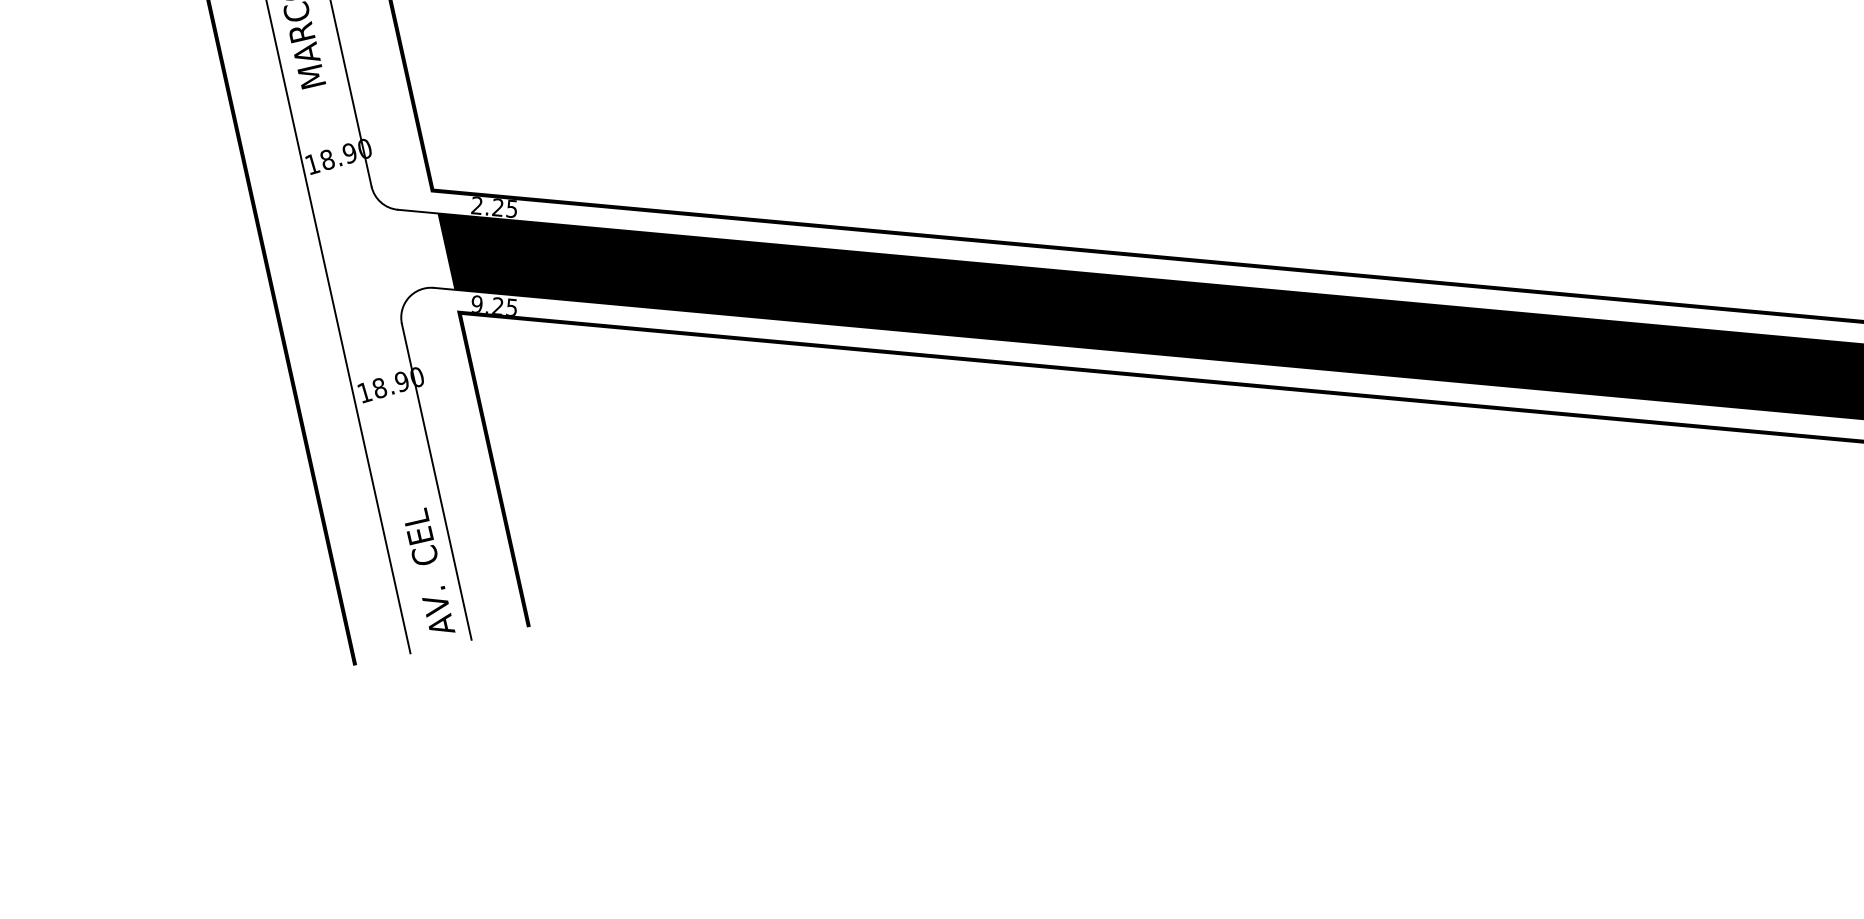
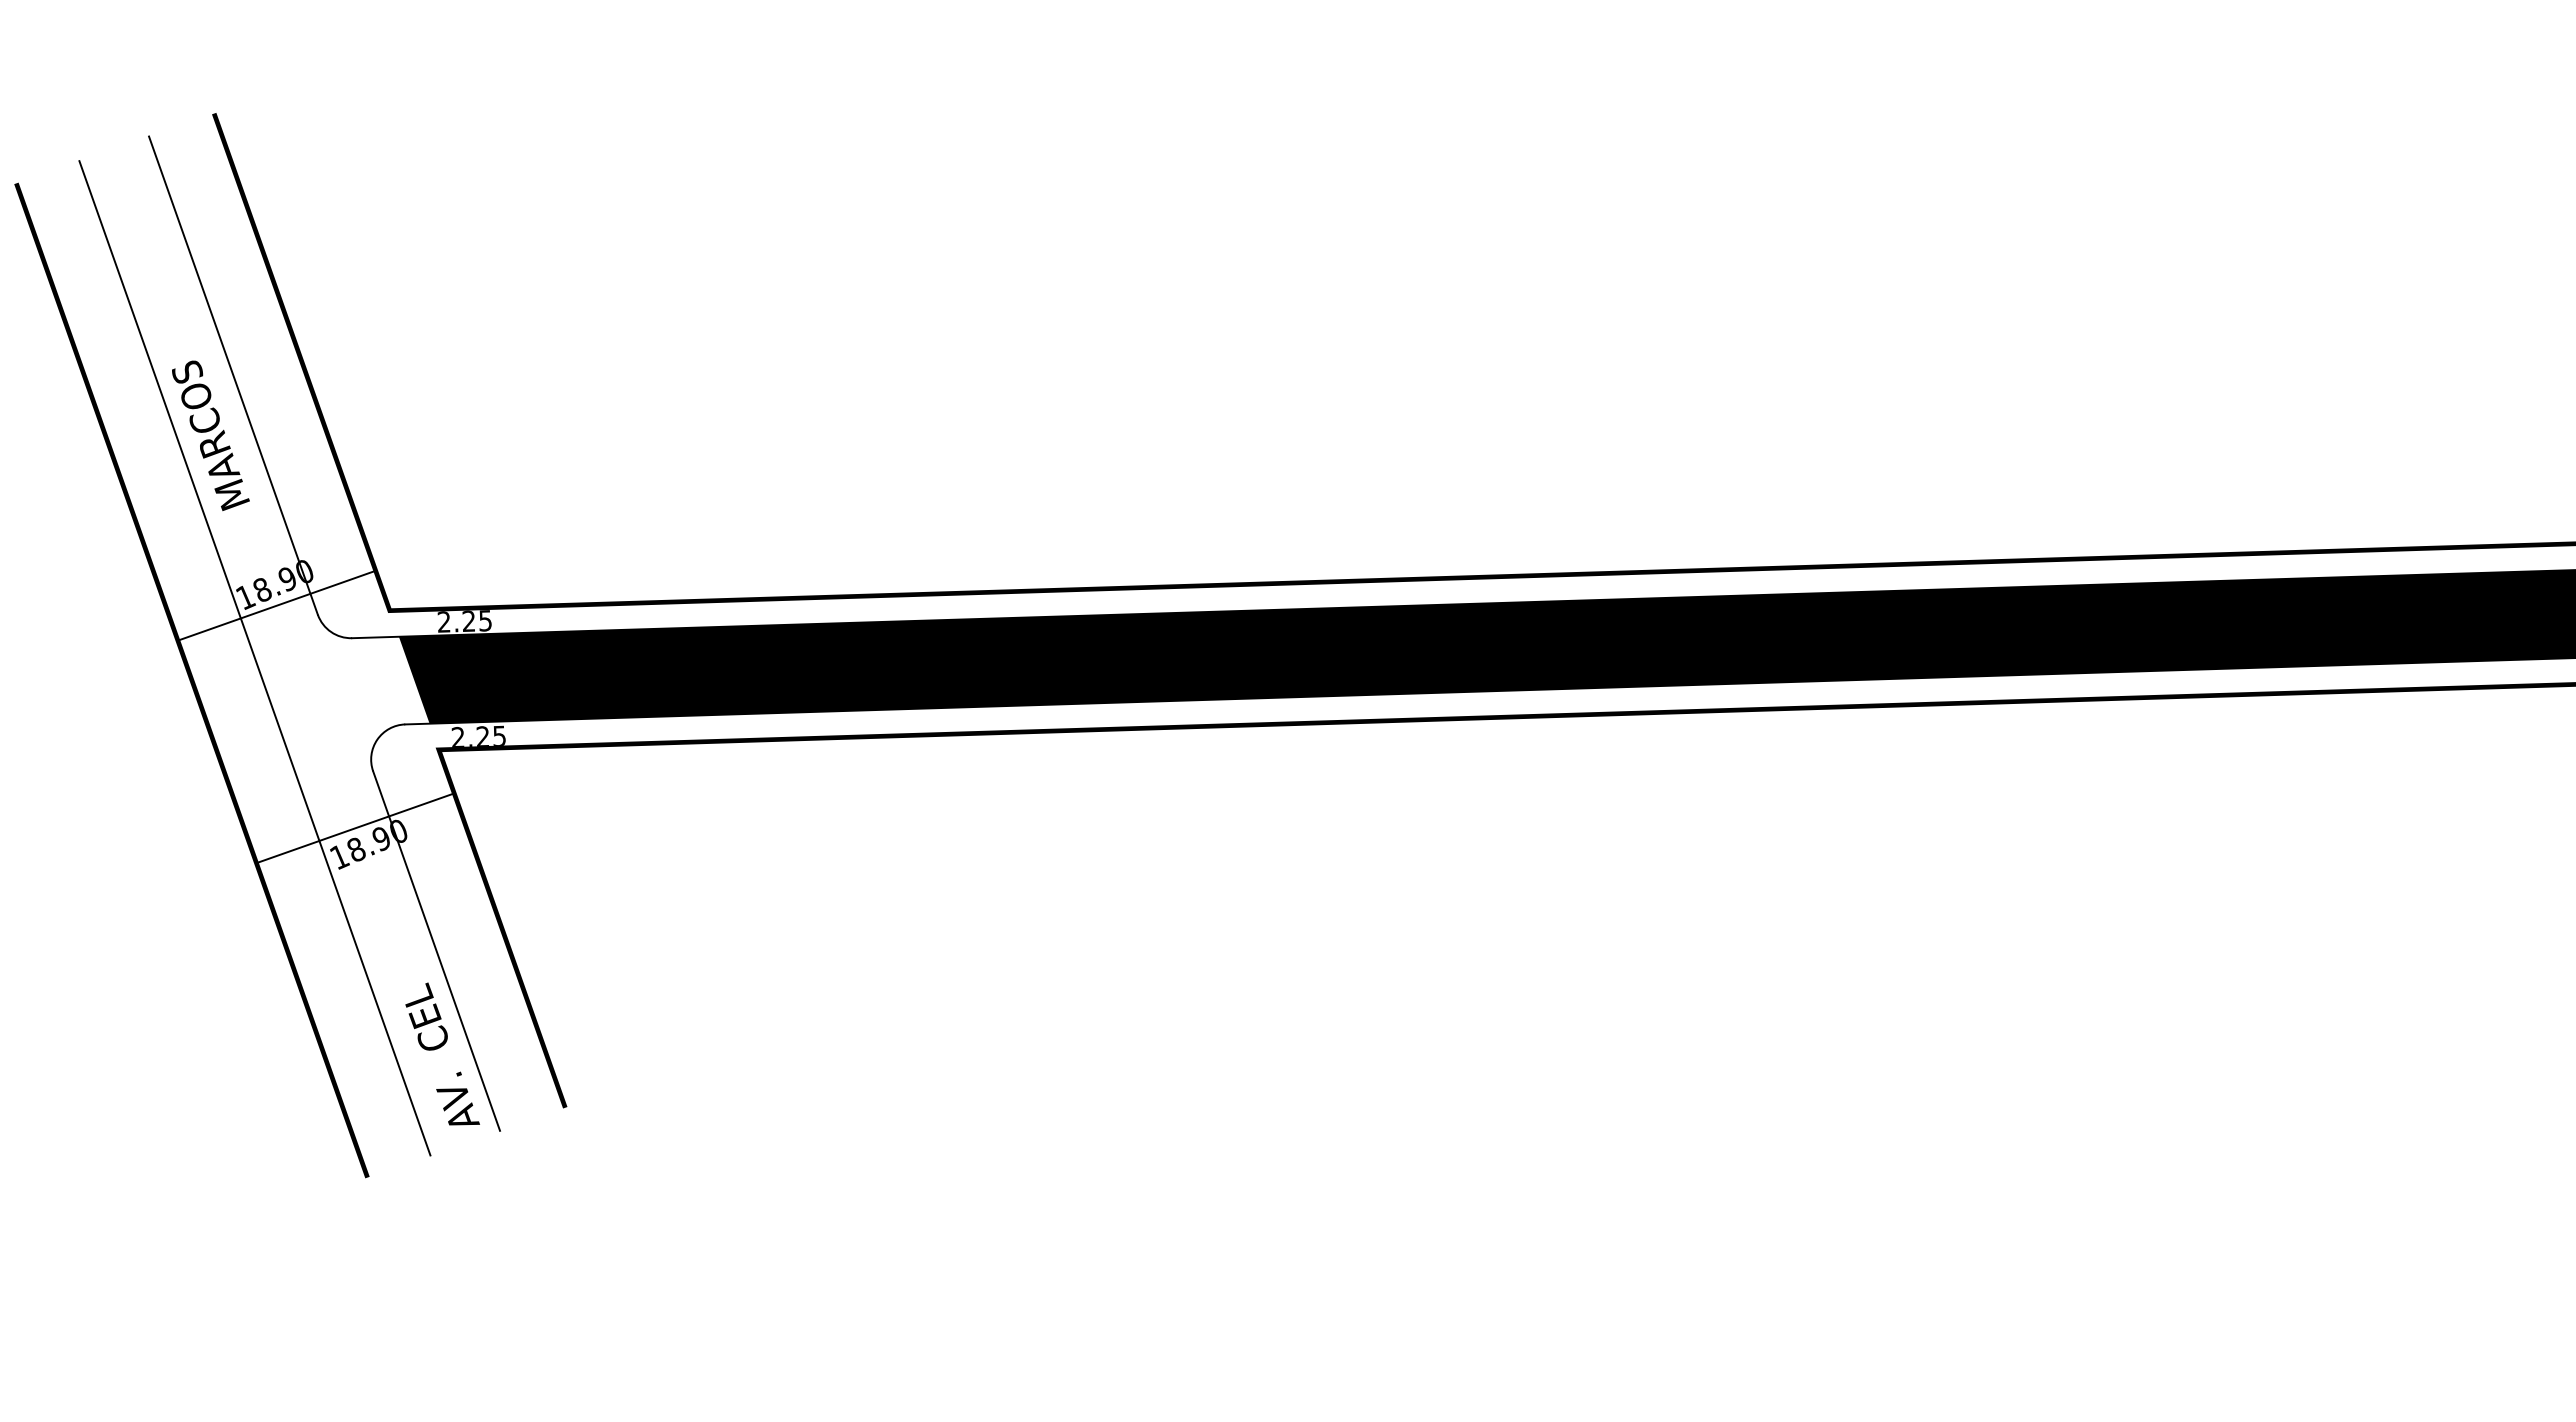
line: (337, 174) -> (276, 605), added
text: (476, 303) -> (457, 736), 9.25 -> 2.25
line: (381, 370) -> (355, 828), added

